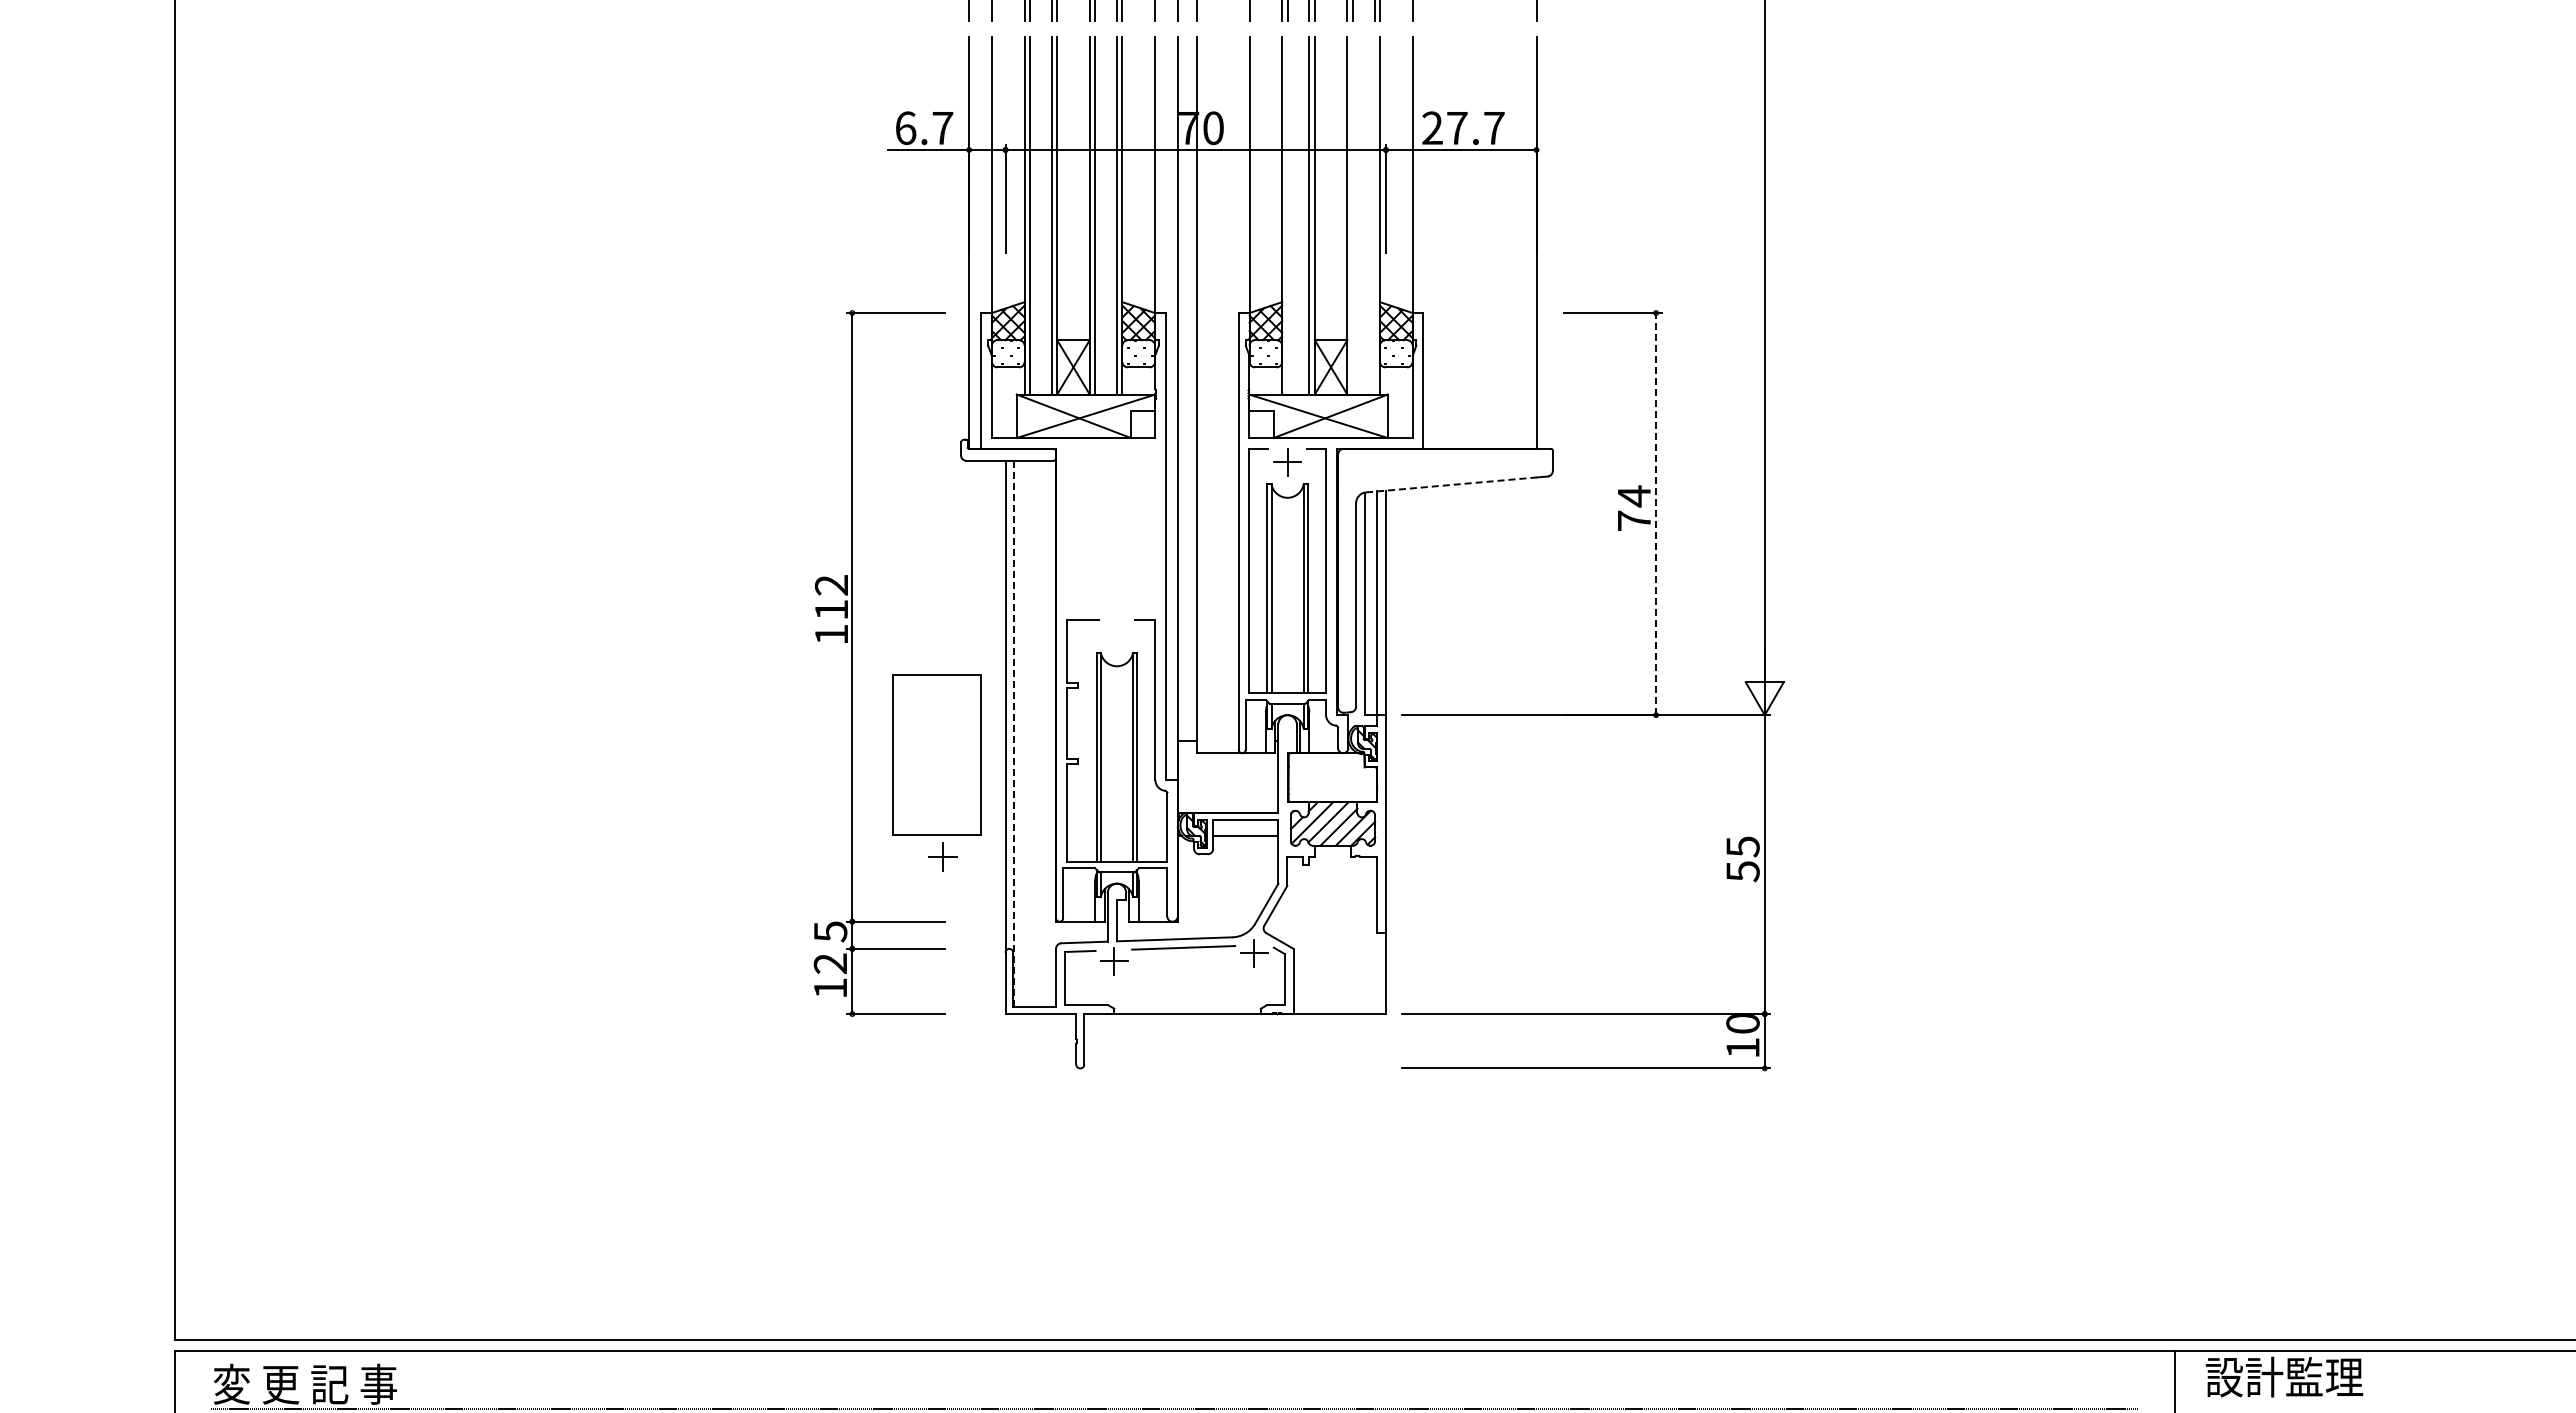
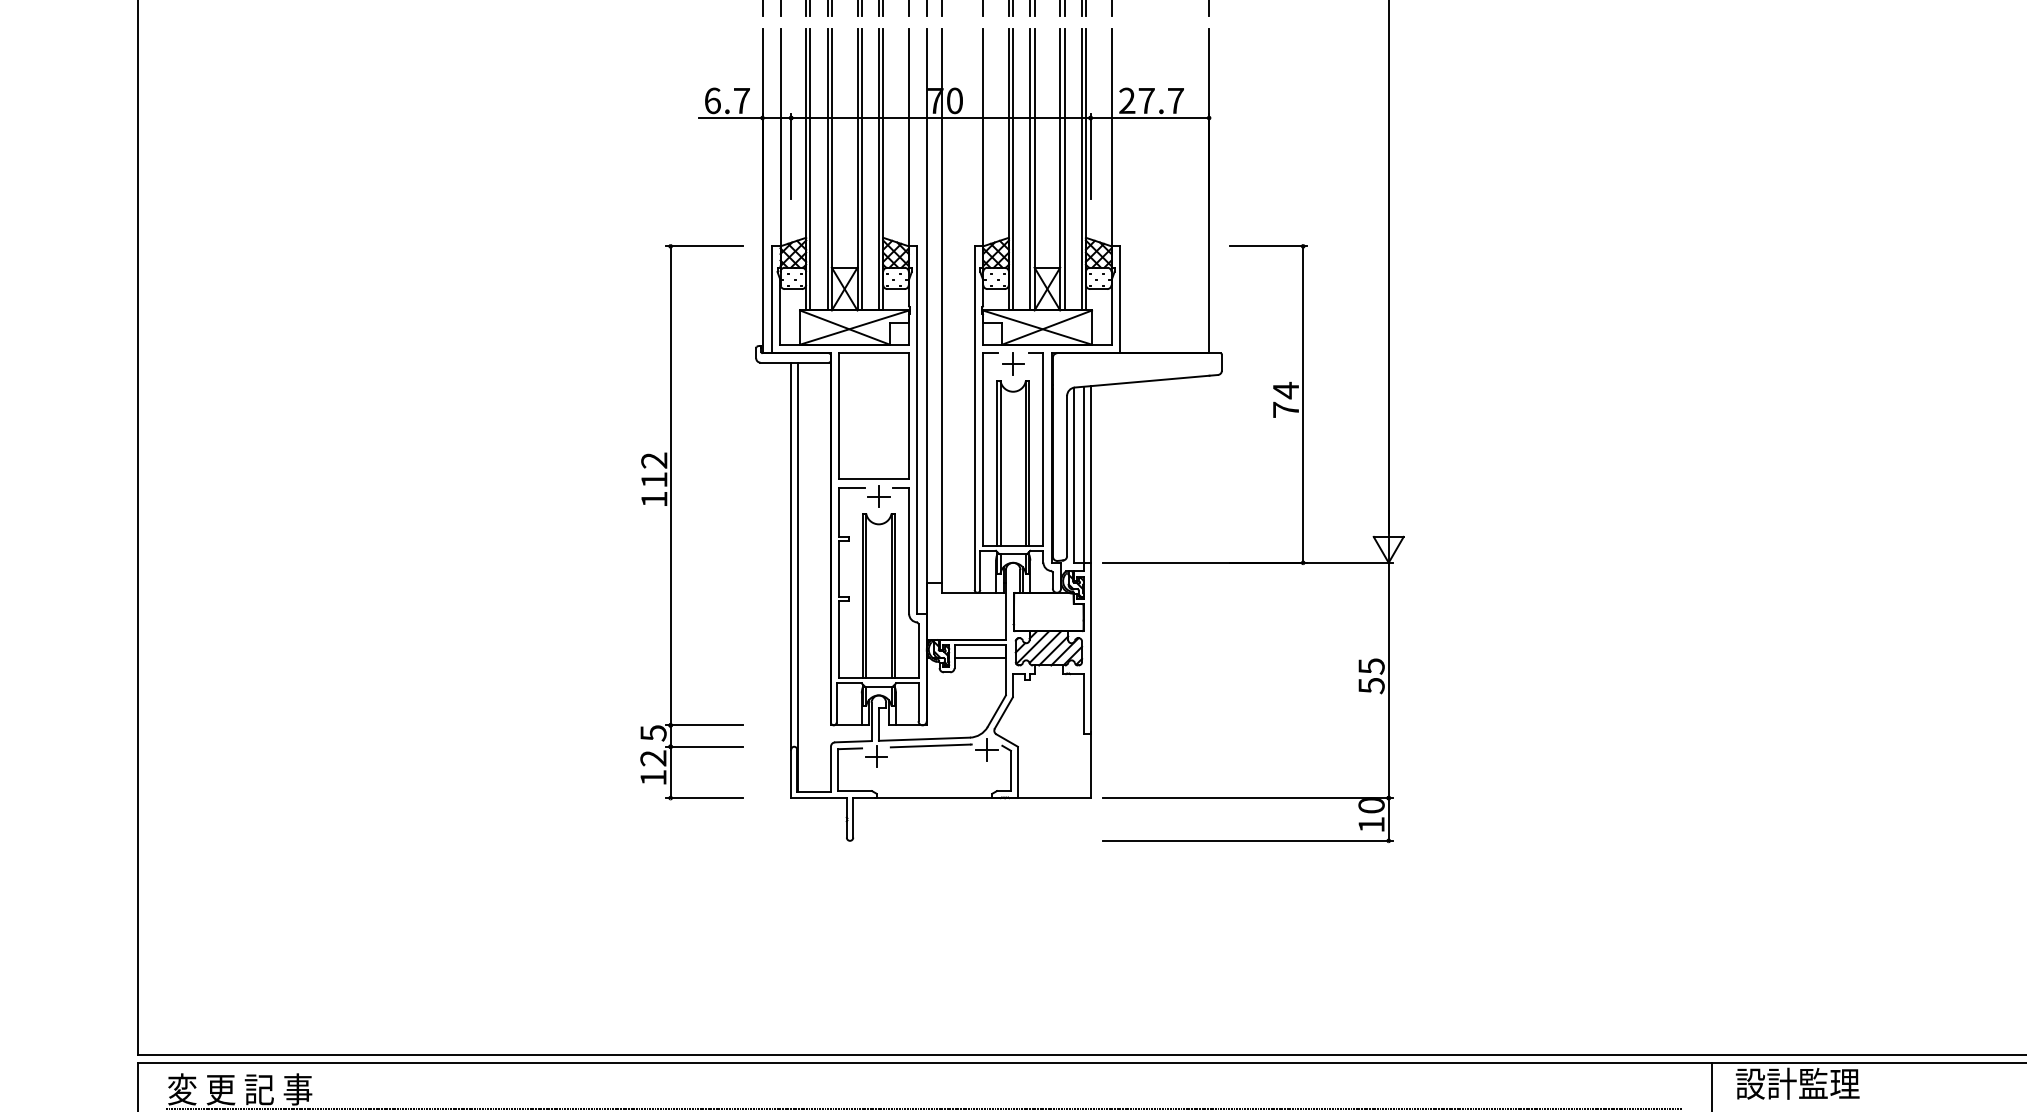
line: (1287, 215) -> (1013, 169), added
line: (1352, 215) -> (1064, 169), added
line: (1374, 215) -> (1081, 169), added
line: (1451, 484) -> (1142, 381), dashed -> solid
line: (1656, 513) -> (1303, 404), dashed -> solid
line: (1014, 733) -> (798, 577), dashed -> solid
part: (936, 772) -> (873, 430), moved

